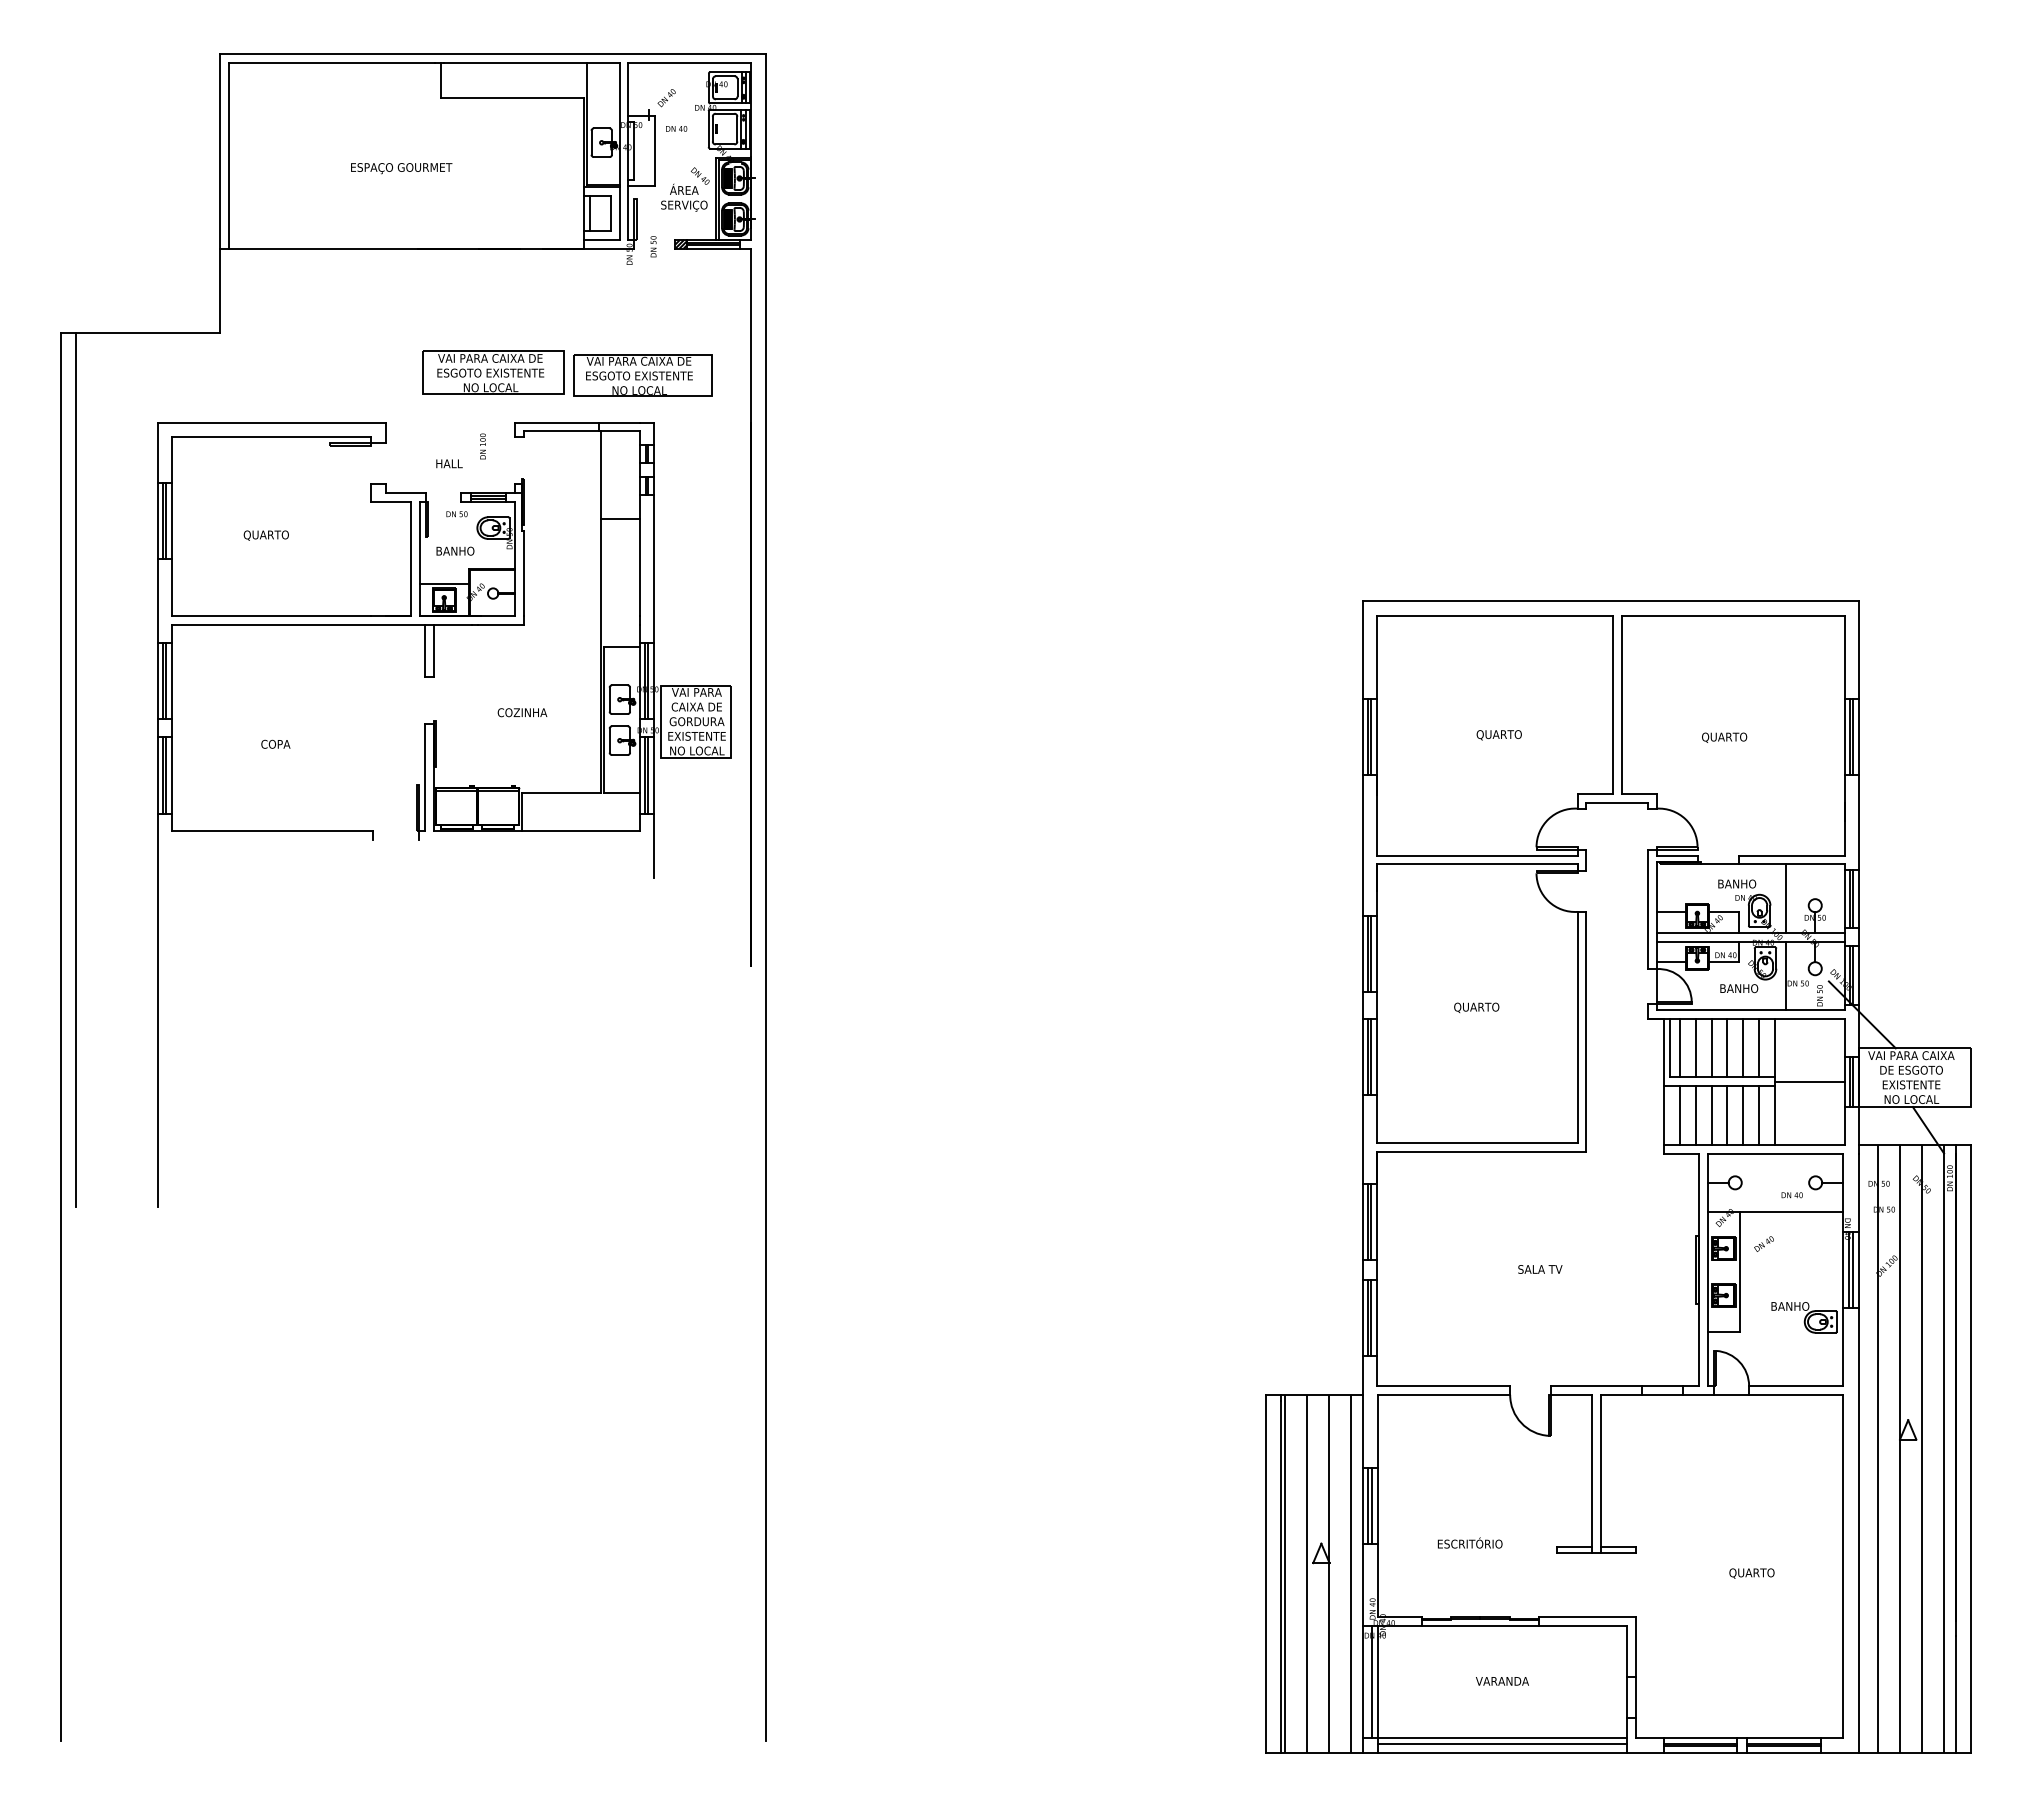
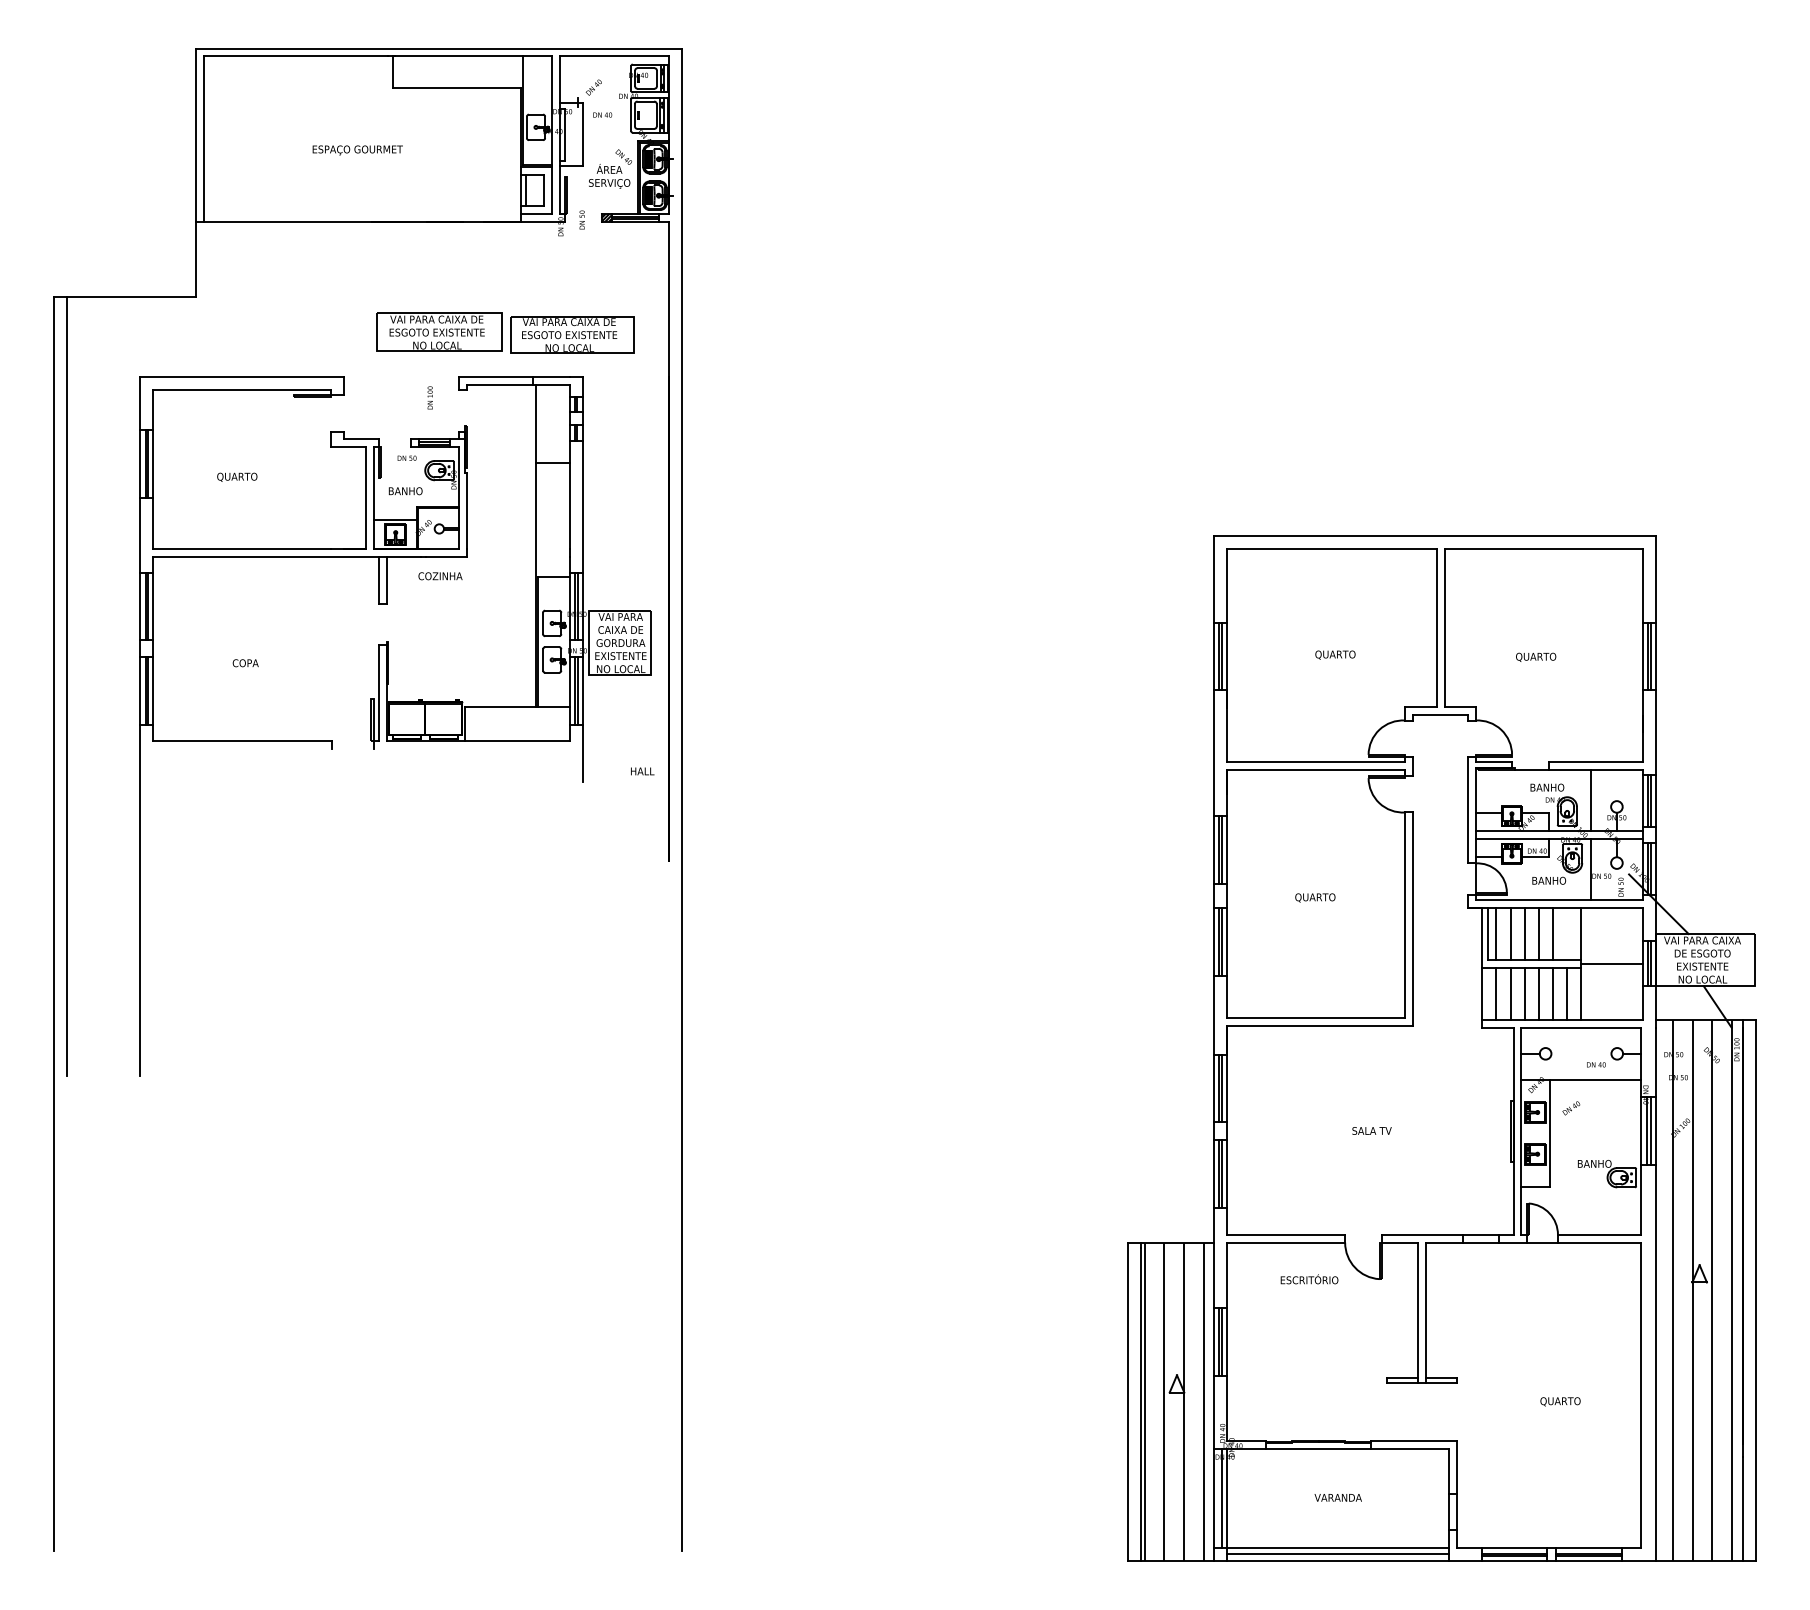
text: (449, 463) -> (642, 771), moved
text: (522, 712) -> (440, 576), moved
line: (1759, 1047) -> (1567, 933), removed
text: (1469, 1542) -> (1308, 1278), moved

